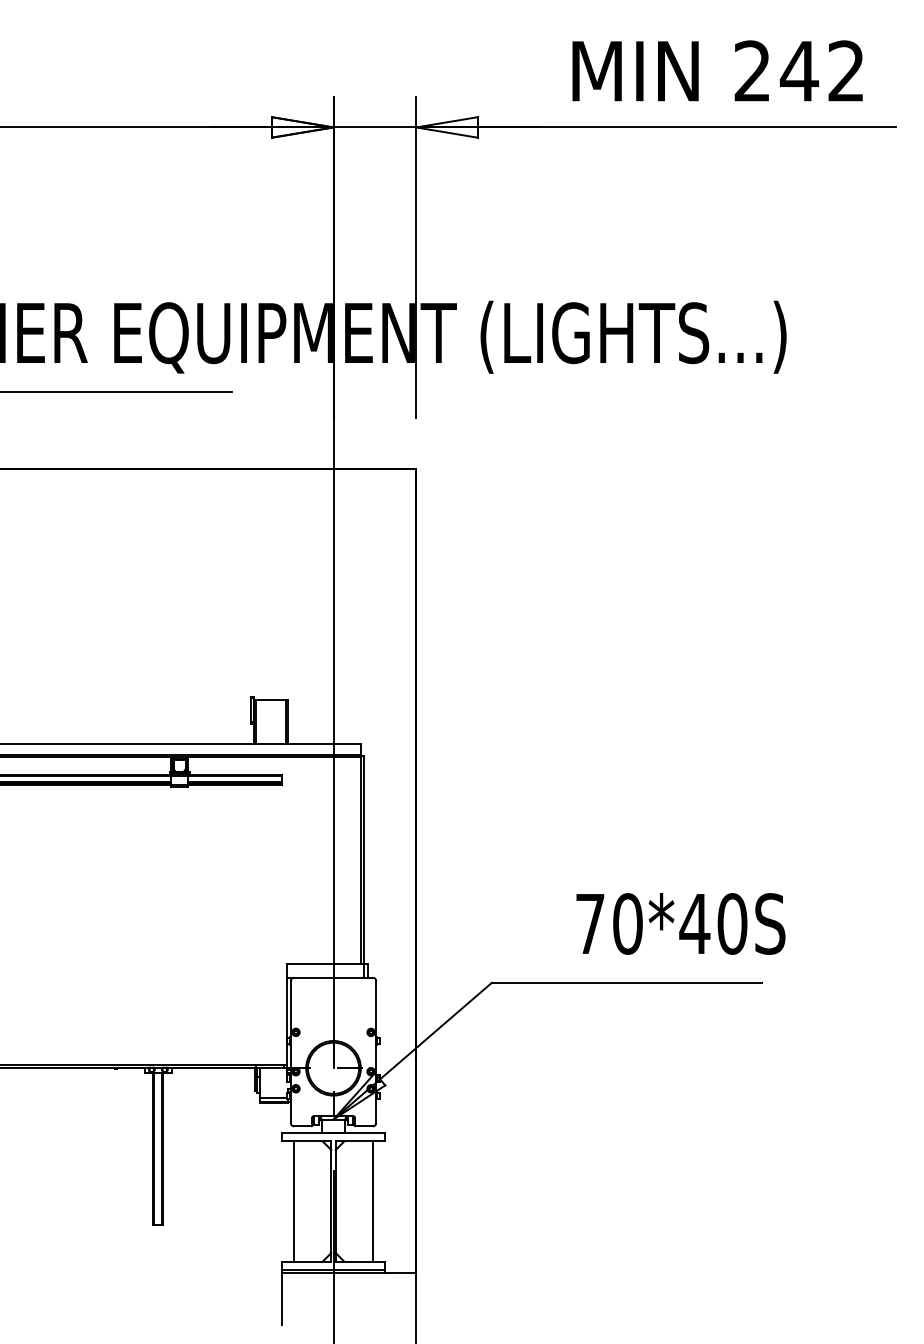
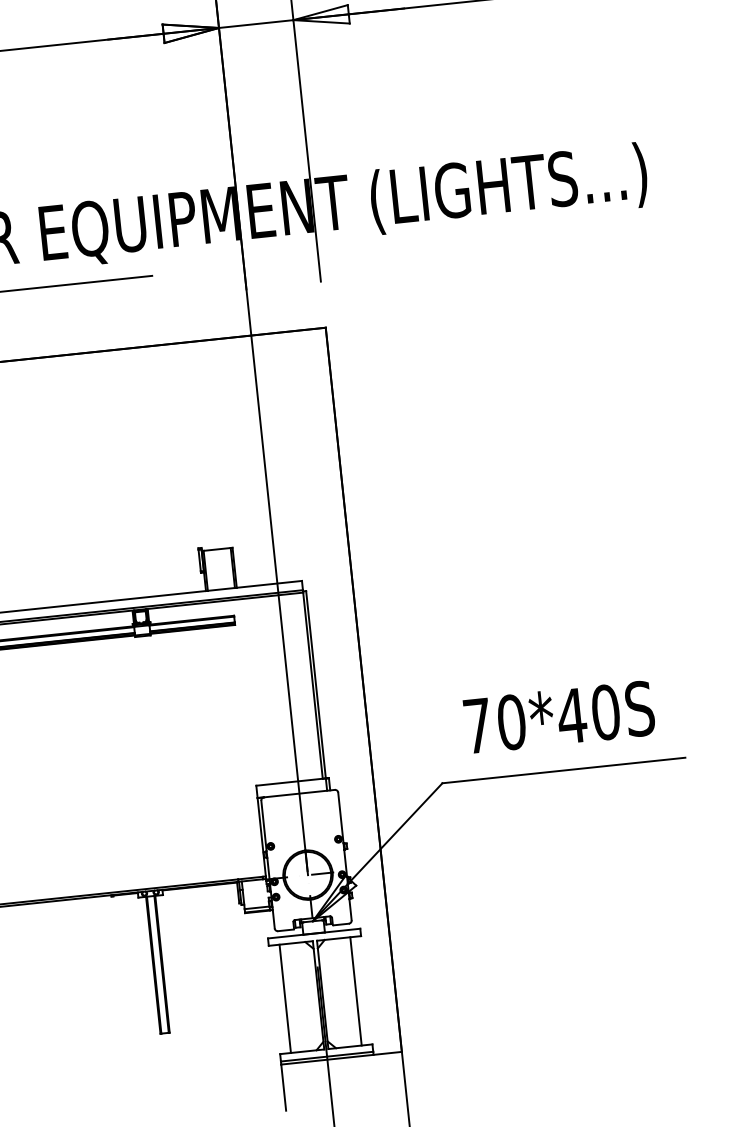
text: (680, 923) -> (559, 716), moved

